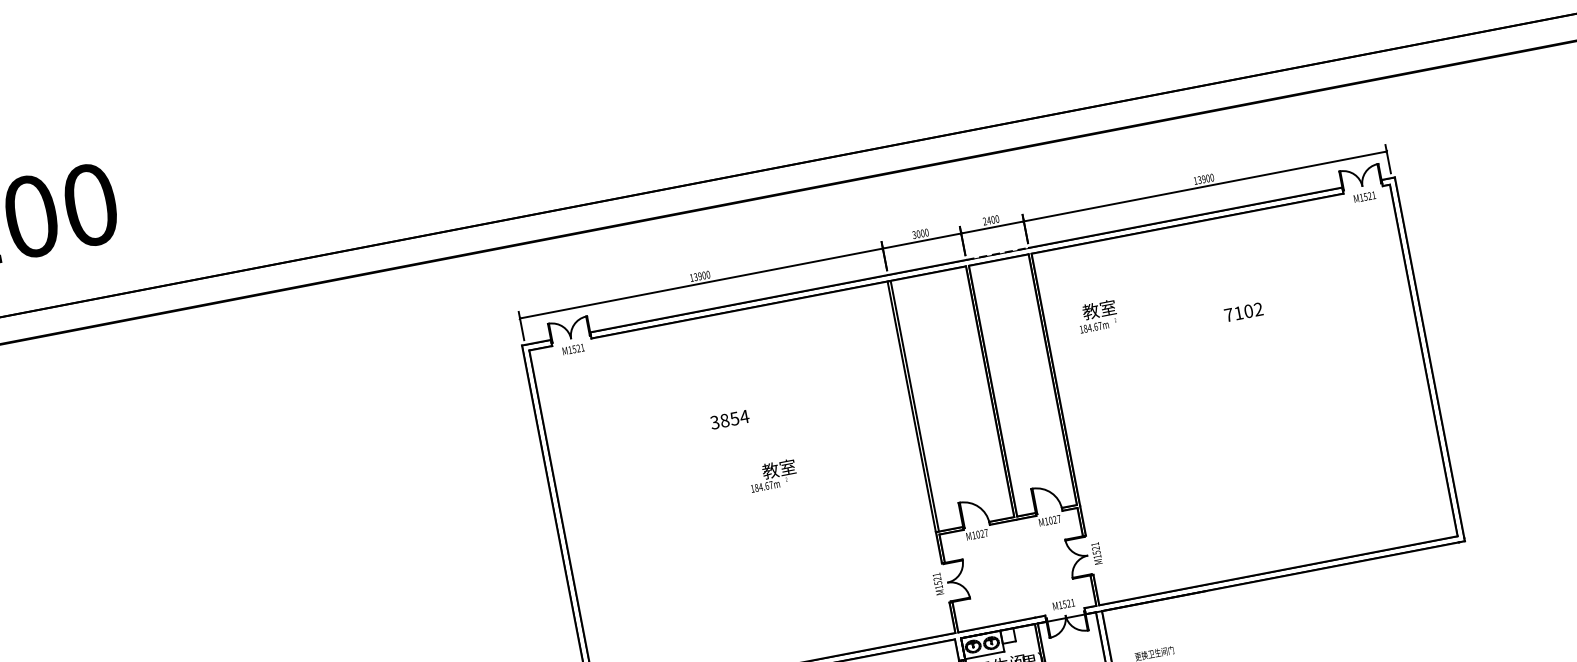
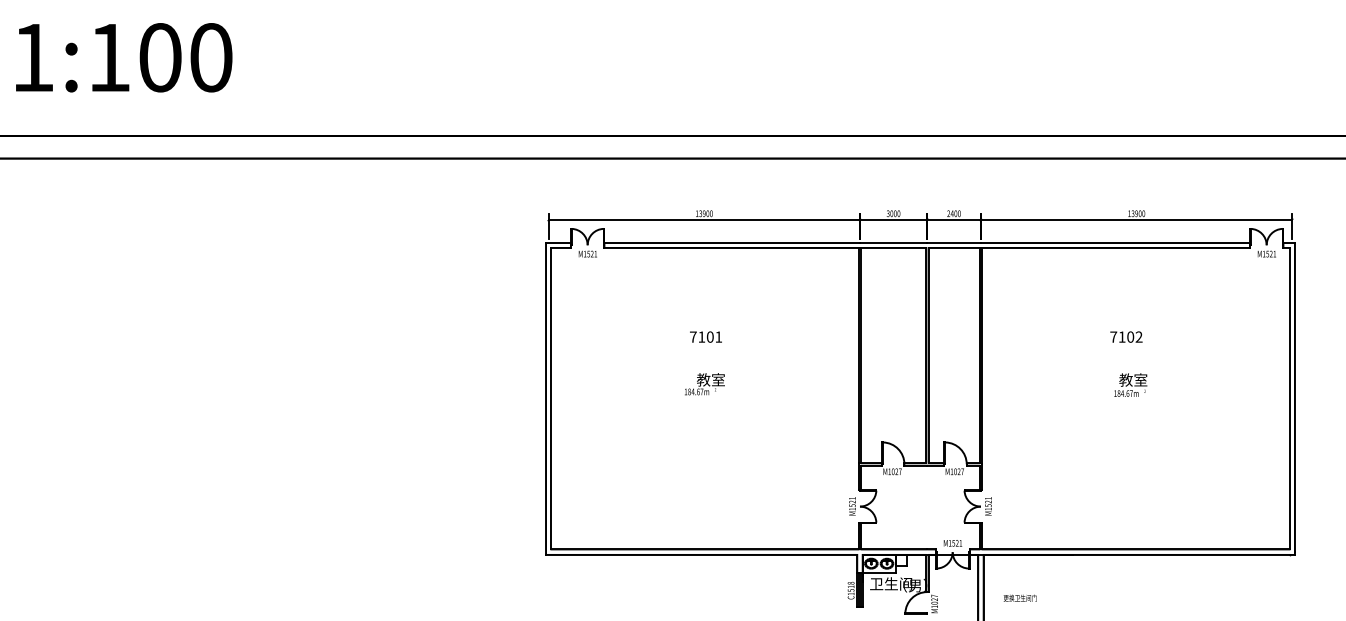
line: (998, 253) -> (954, 242), dashed -> solid
text: (1243, 311) -> (1126, 336), moved
text: (1097, 315) -> (1130, 384), moved
text: (729, 419) -> (705, 336), 3854 -> 7101
text: (772, 475) -> (704, 384), moved

